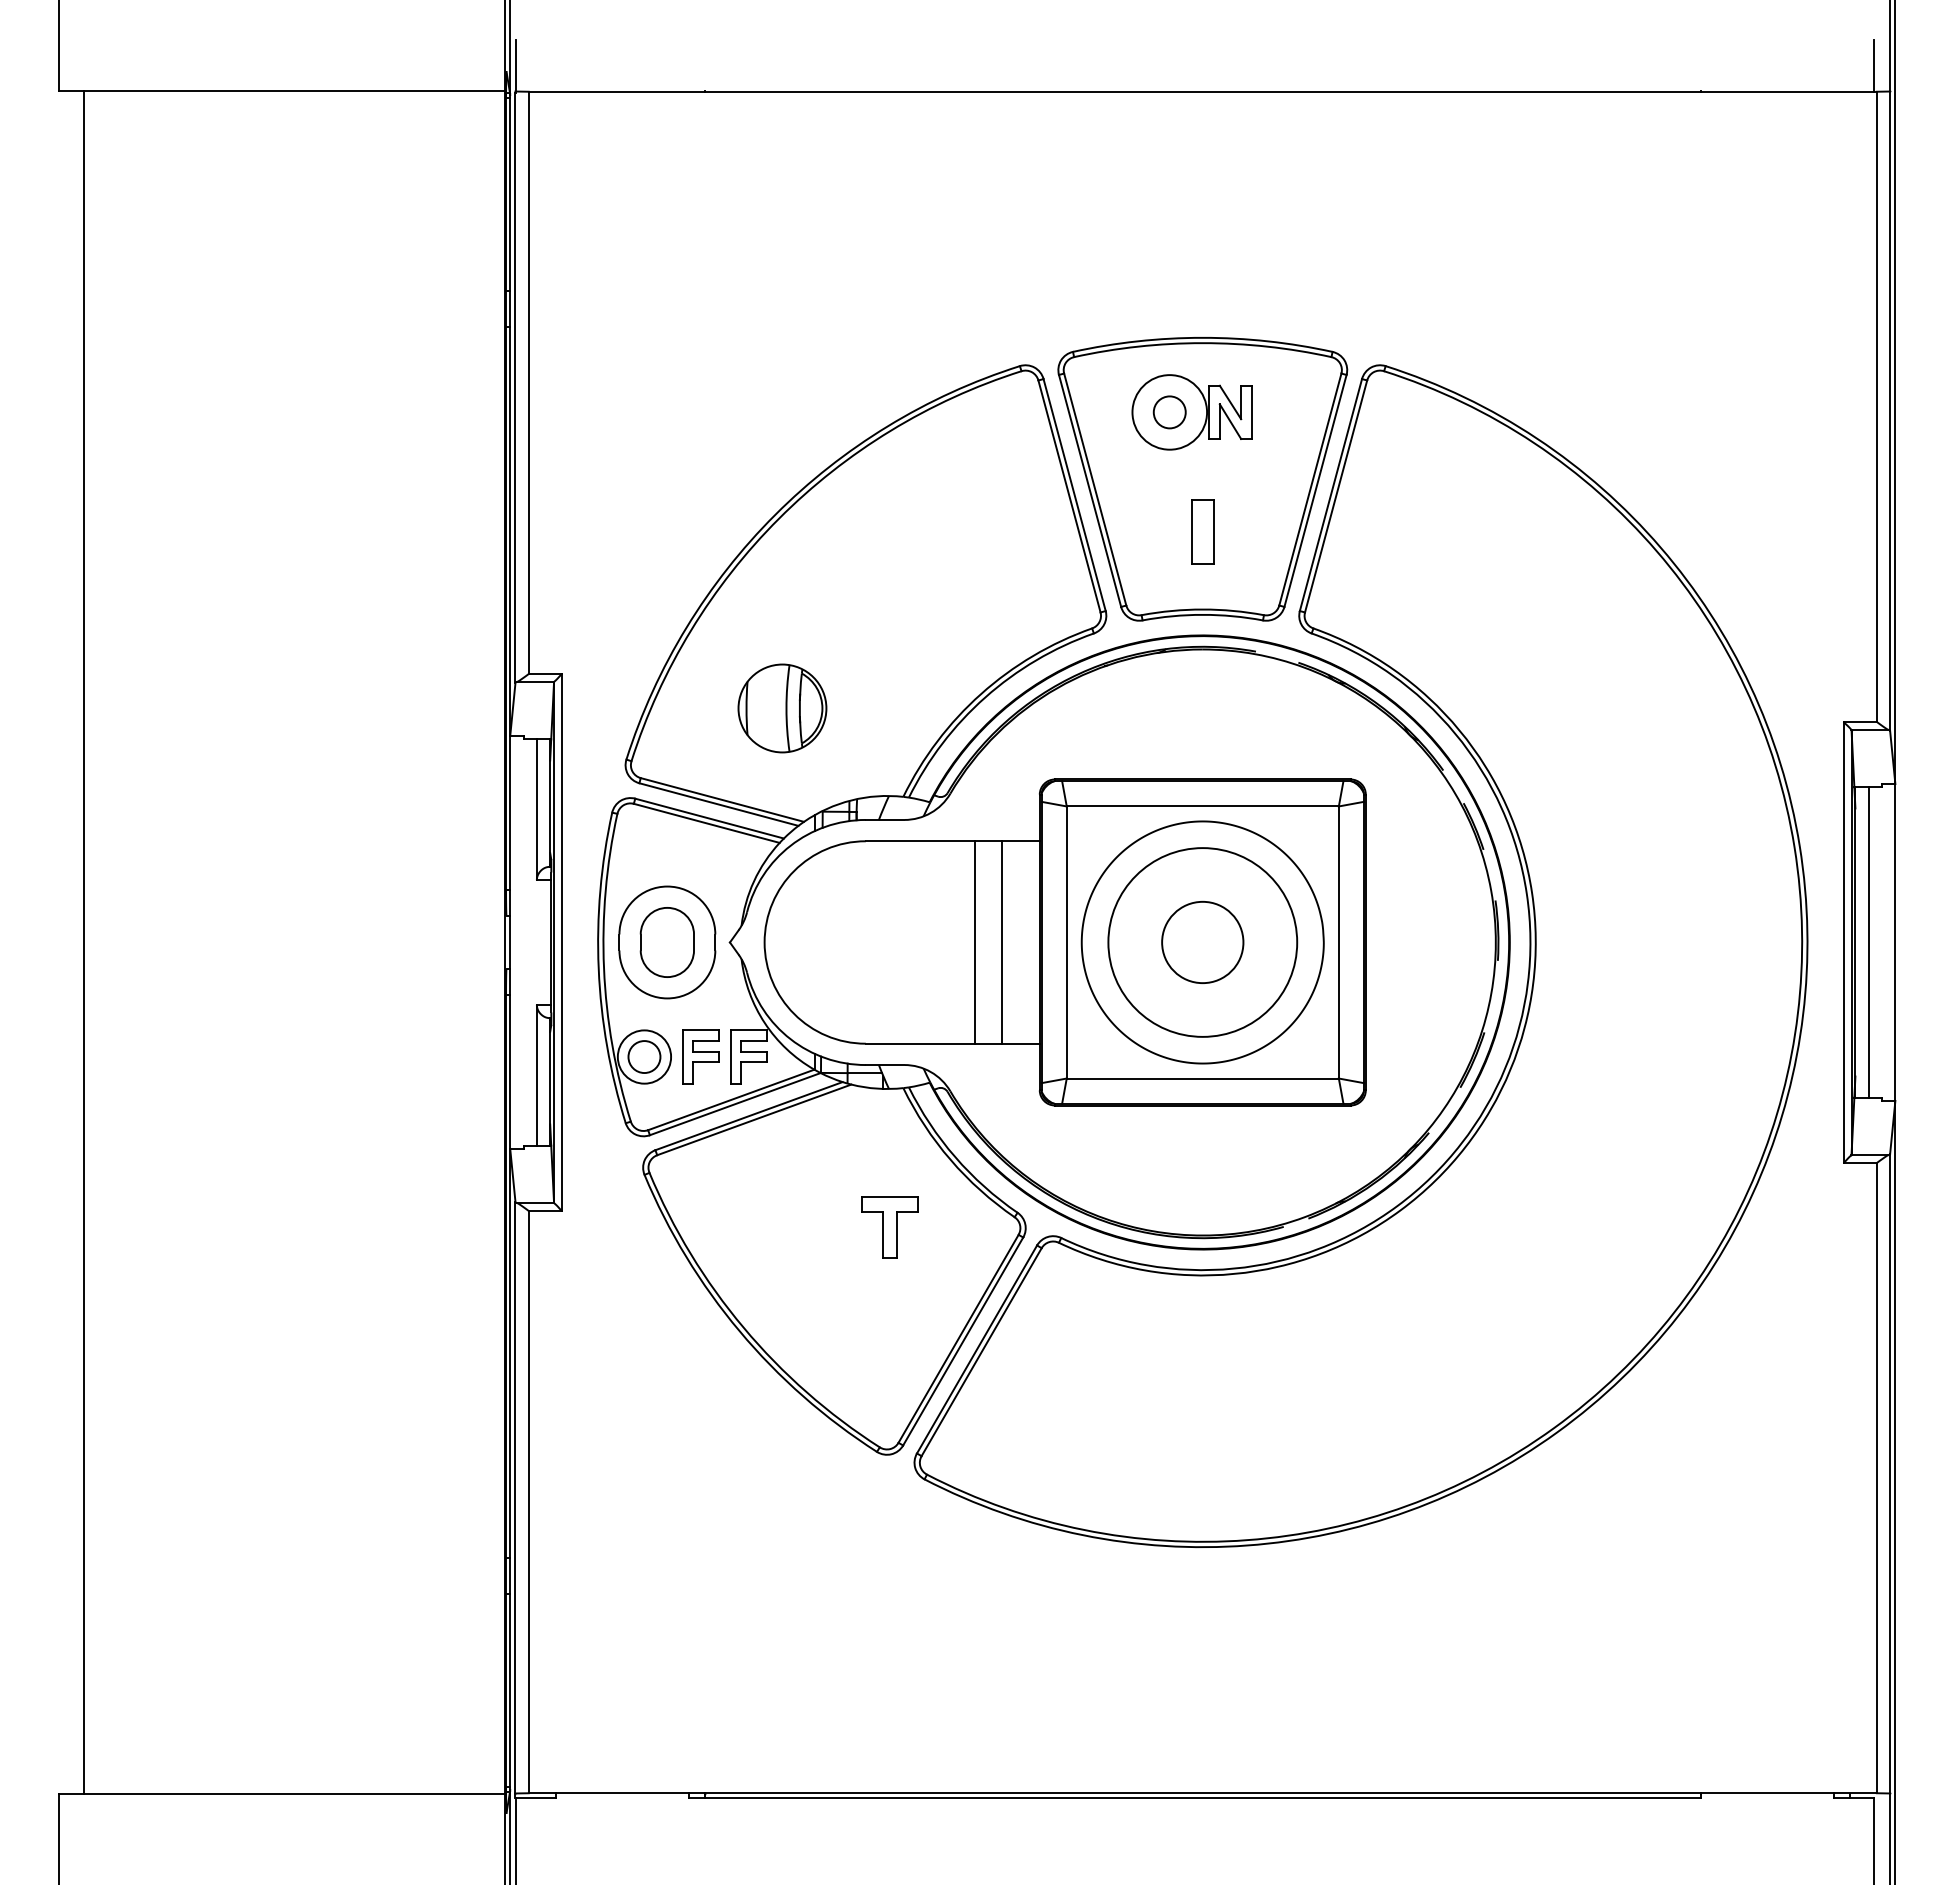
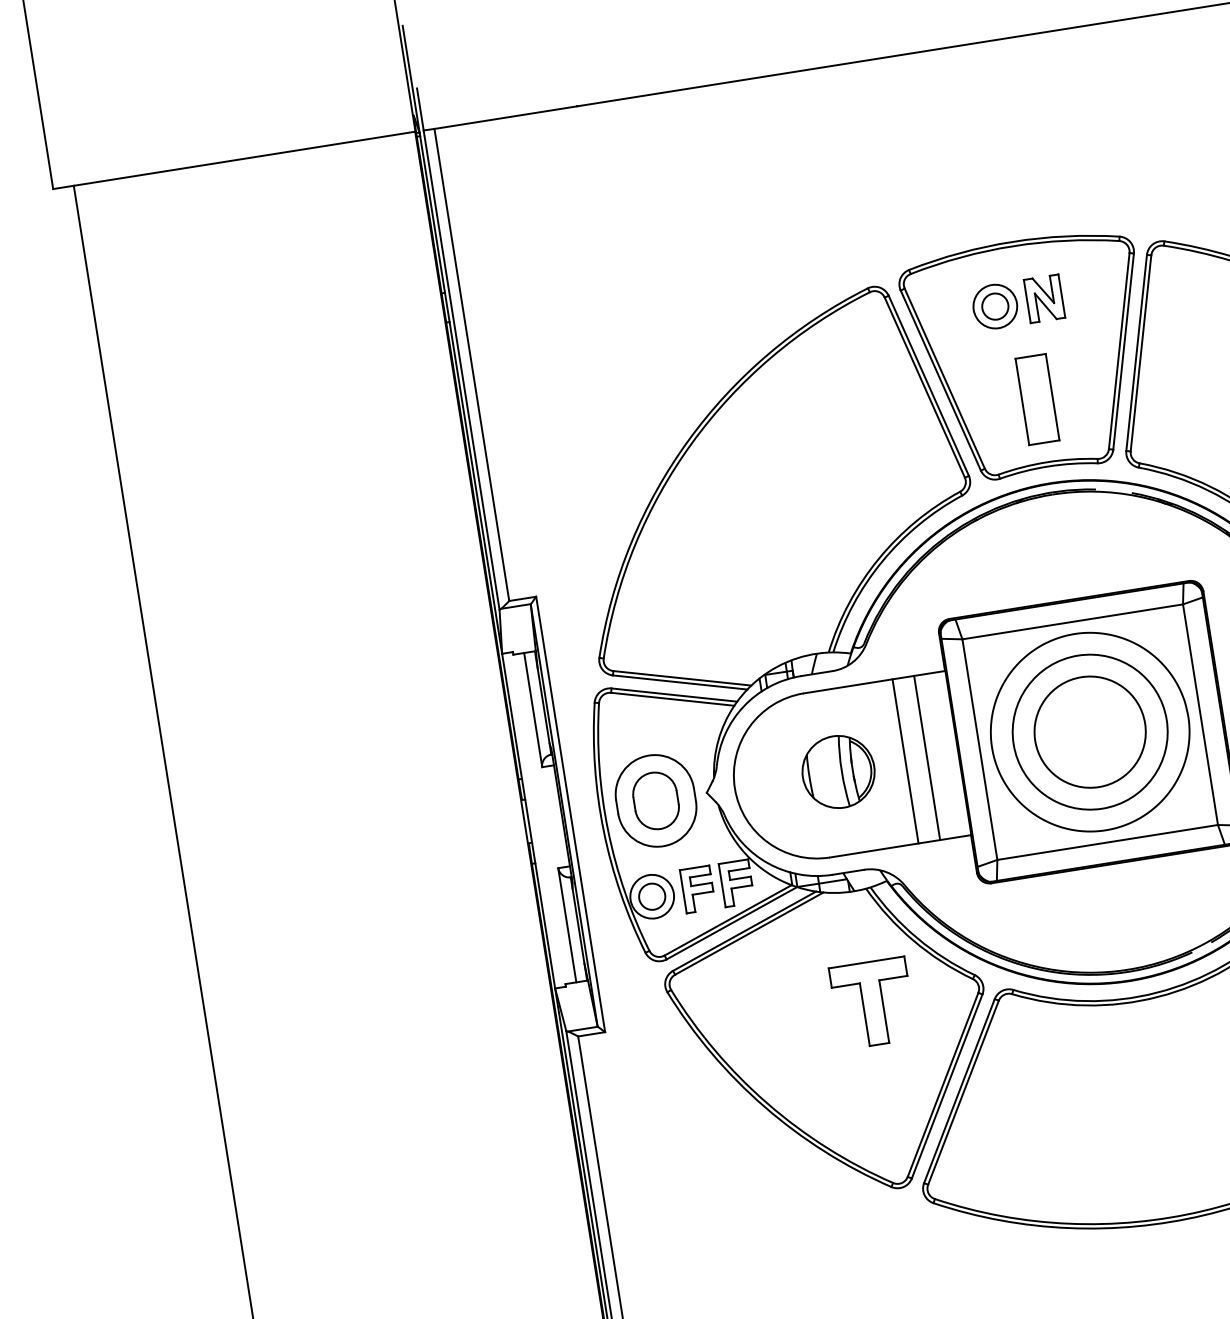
circle: (1169, 412) -> (995, 306), size x0.71
part: (1202, 532) -> (1037, 399), size x1.67
part: (782, 708) -> (838, 772), moved
circle: (1202, 942) -> (1089, 732), size x1.67
part: (889, 1227) -> (872, 1003), size x1.67

